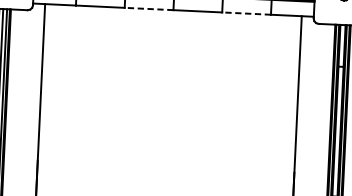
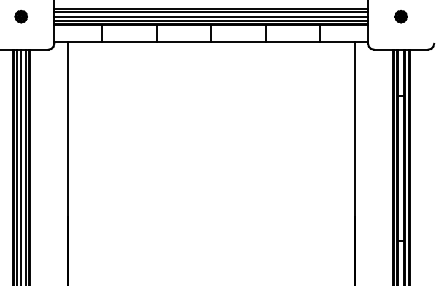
line: (148, 8) -> (183, 41), dashed -> solid
line: (246, 13) -> (292, 41), dashed -> solid

